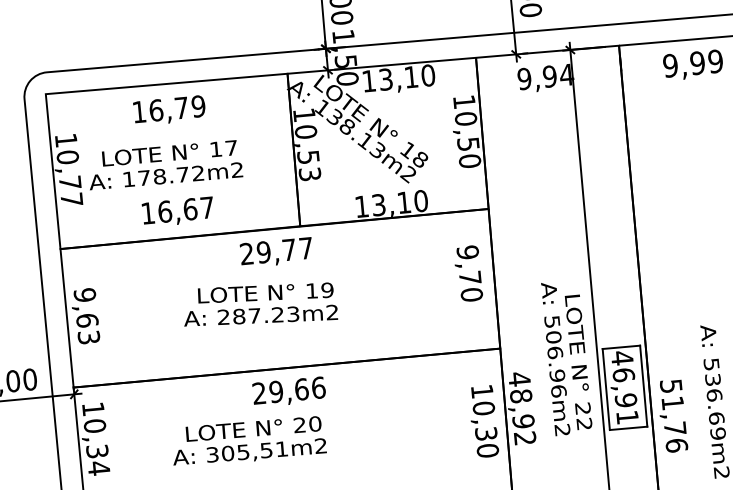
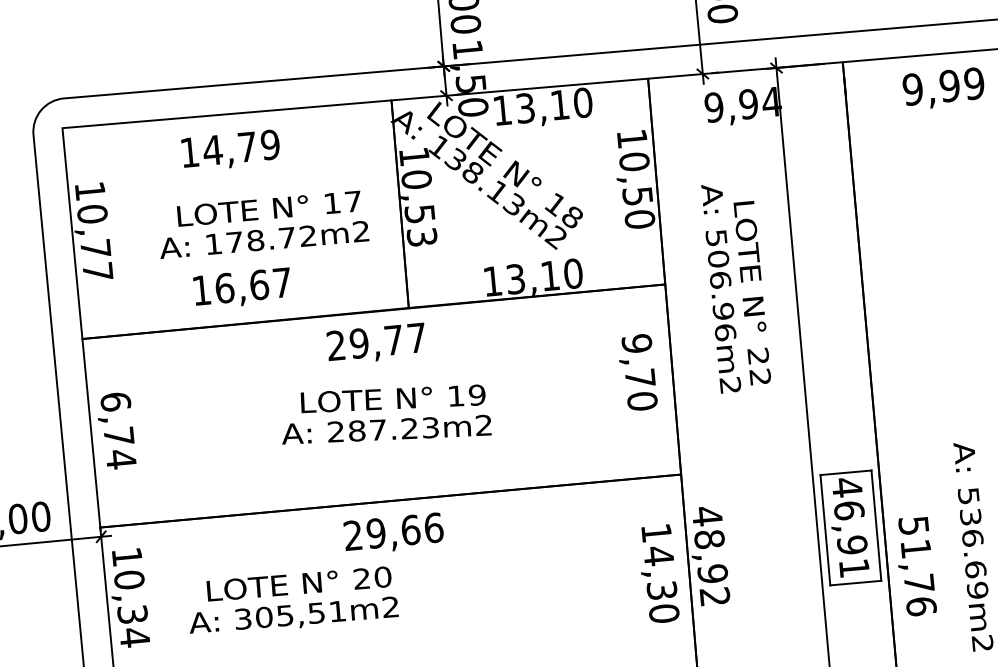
text: (156, 110) -> (213, 150), 16,79 -> 14,79
text: (166, 165) -> (264, 225), moved
text: (261, 304) -> (387, 414), moved
text: (86, 316) -> (117, 430), 9,63 -> 6,74
text: (566, 359) -> (735, 289), moved
text: (483, 408) -> (658, 556), 10,30 -> 14,30
text: (249, 440) -> (293, 599), moved

